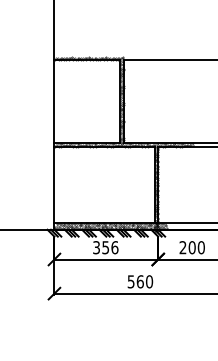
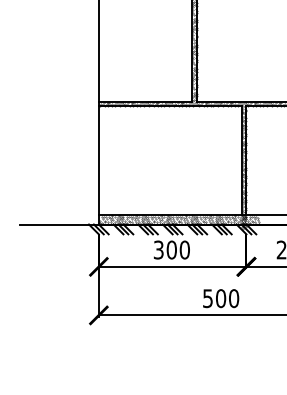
text: (110, 247) -> (178, 249), 356 -> 300
text: (140, 281) -> (221, 298), 560 -> 500

